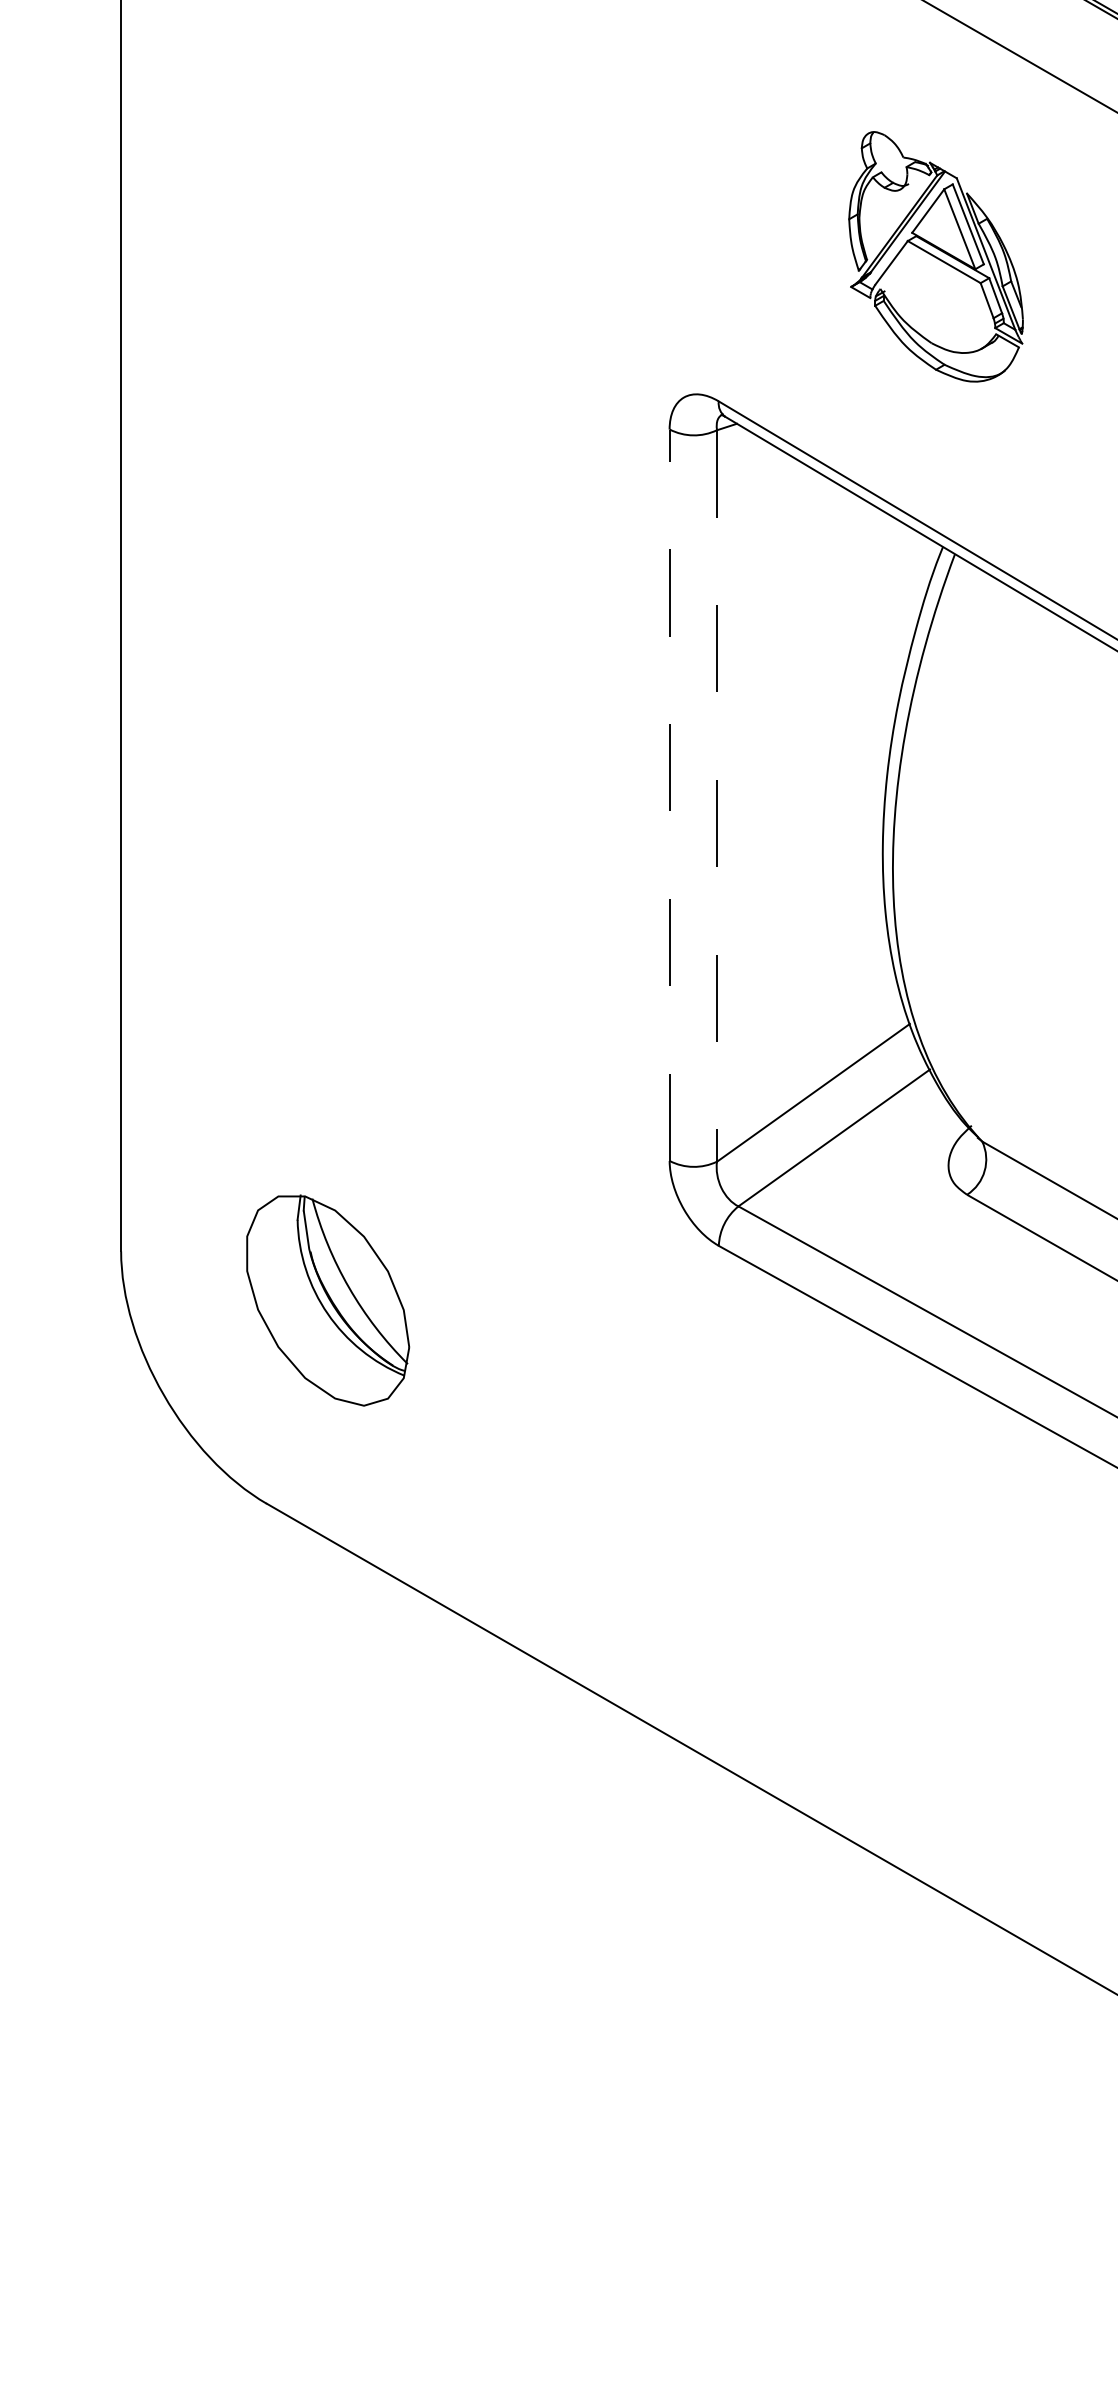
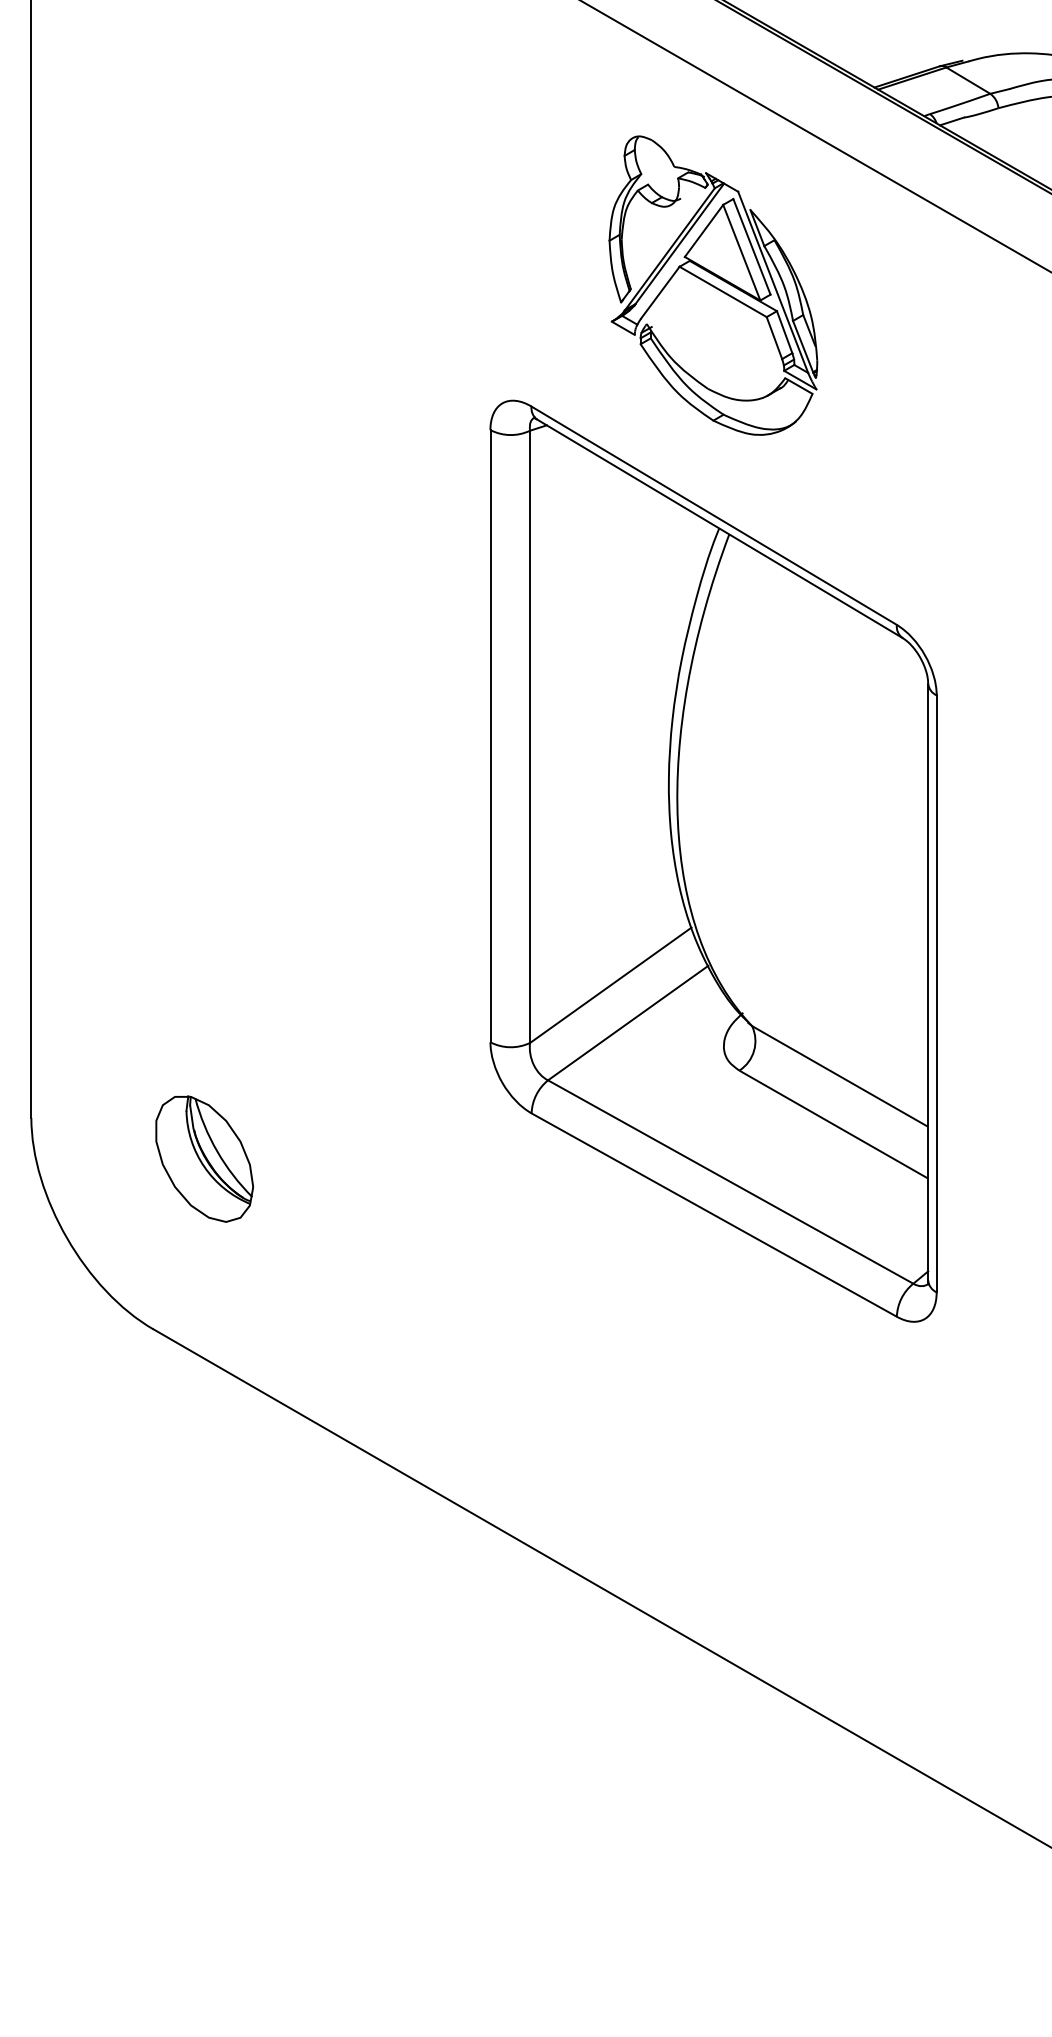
part: (936, 256) -> (713, 285), size x1.43
line: (669, 794) -> (490, 735), dashed -> solid
line: (717, 796) -> (530, 737), dashed -> solid
part: (327, 1299) -> (204, 1158), size x0.71

